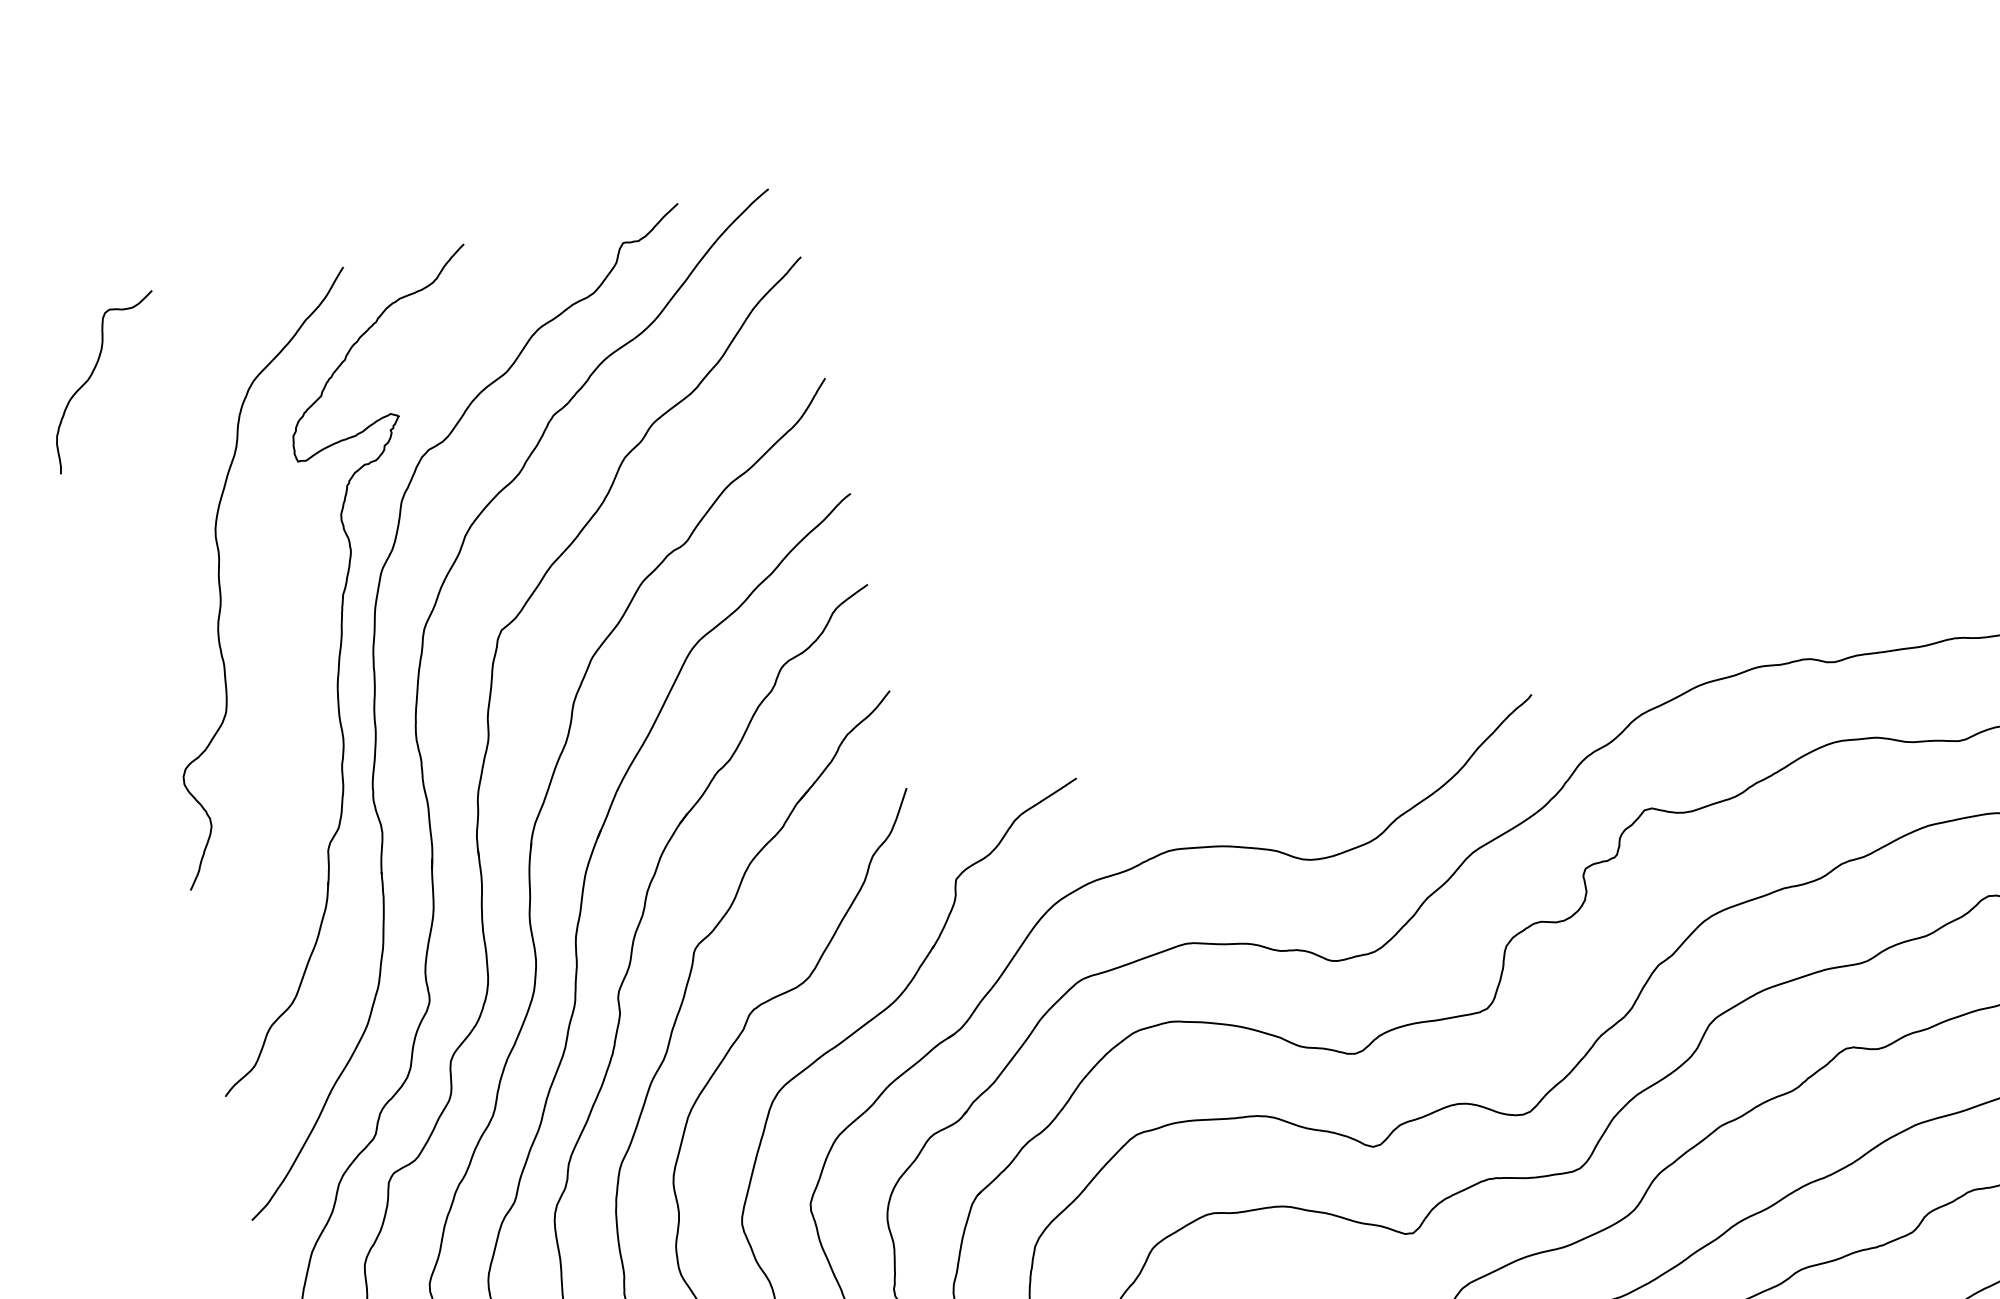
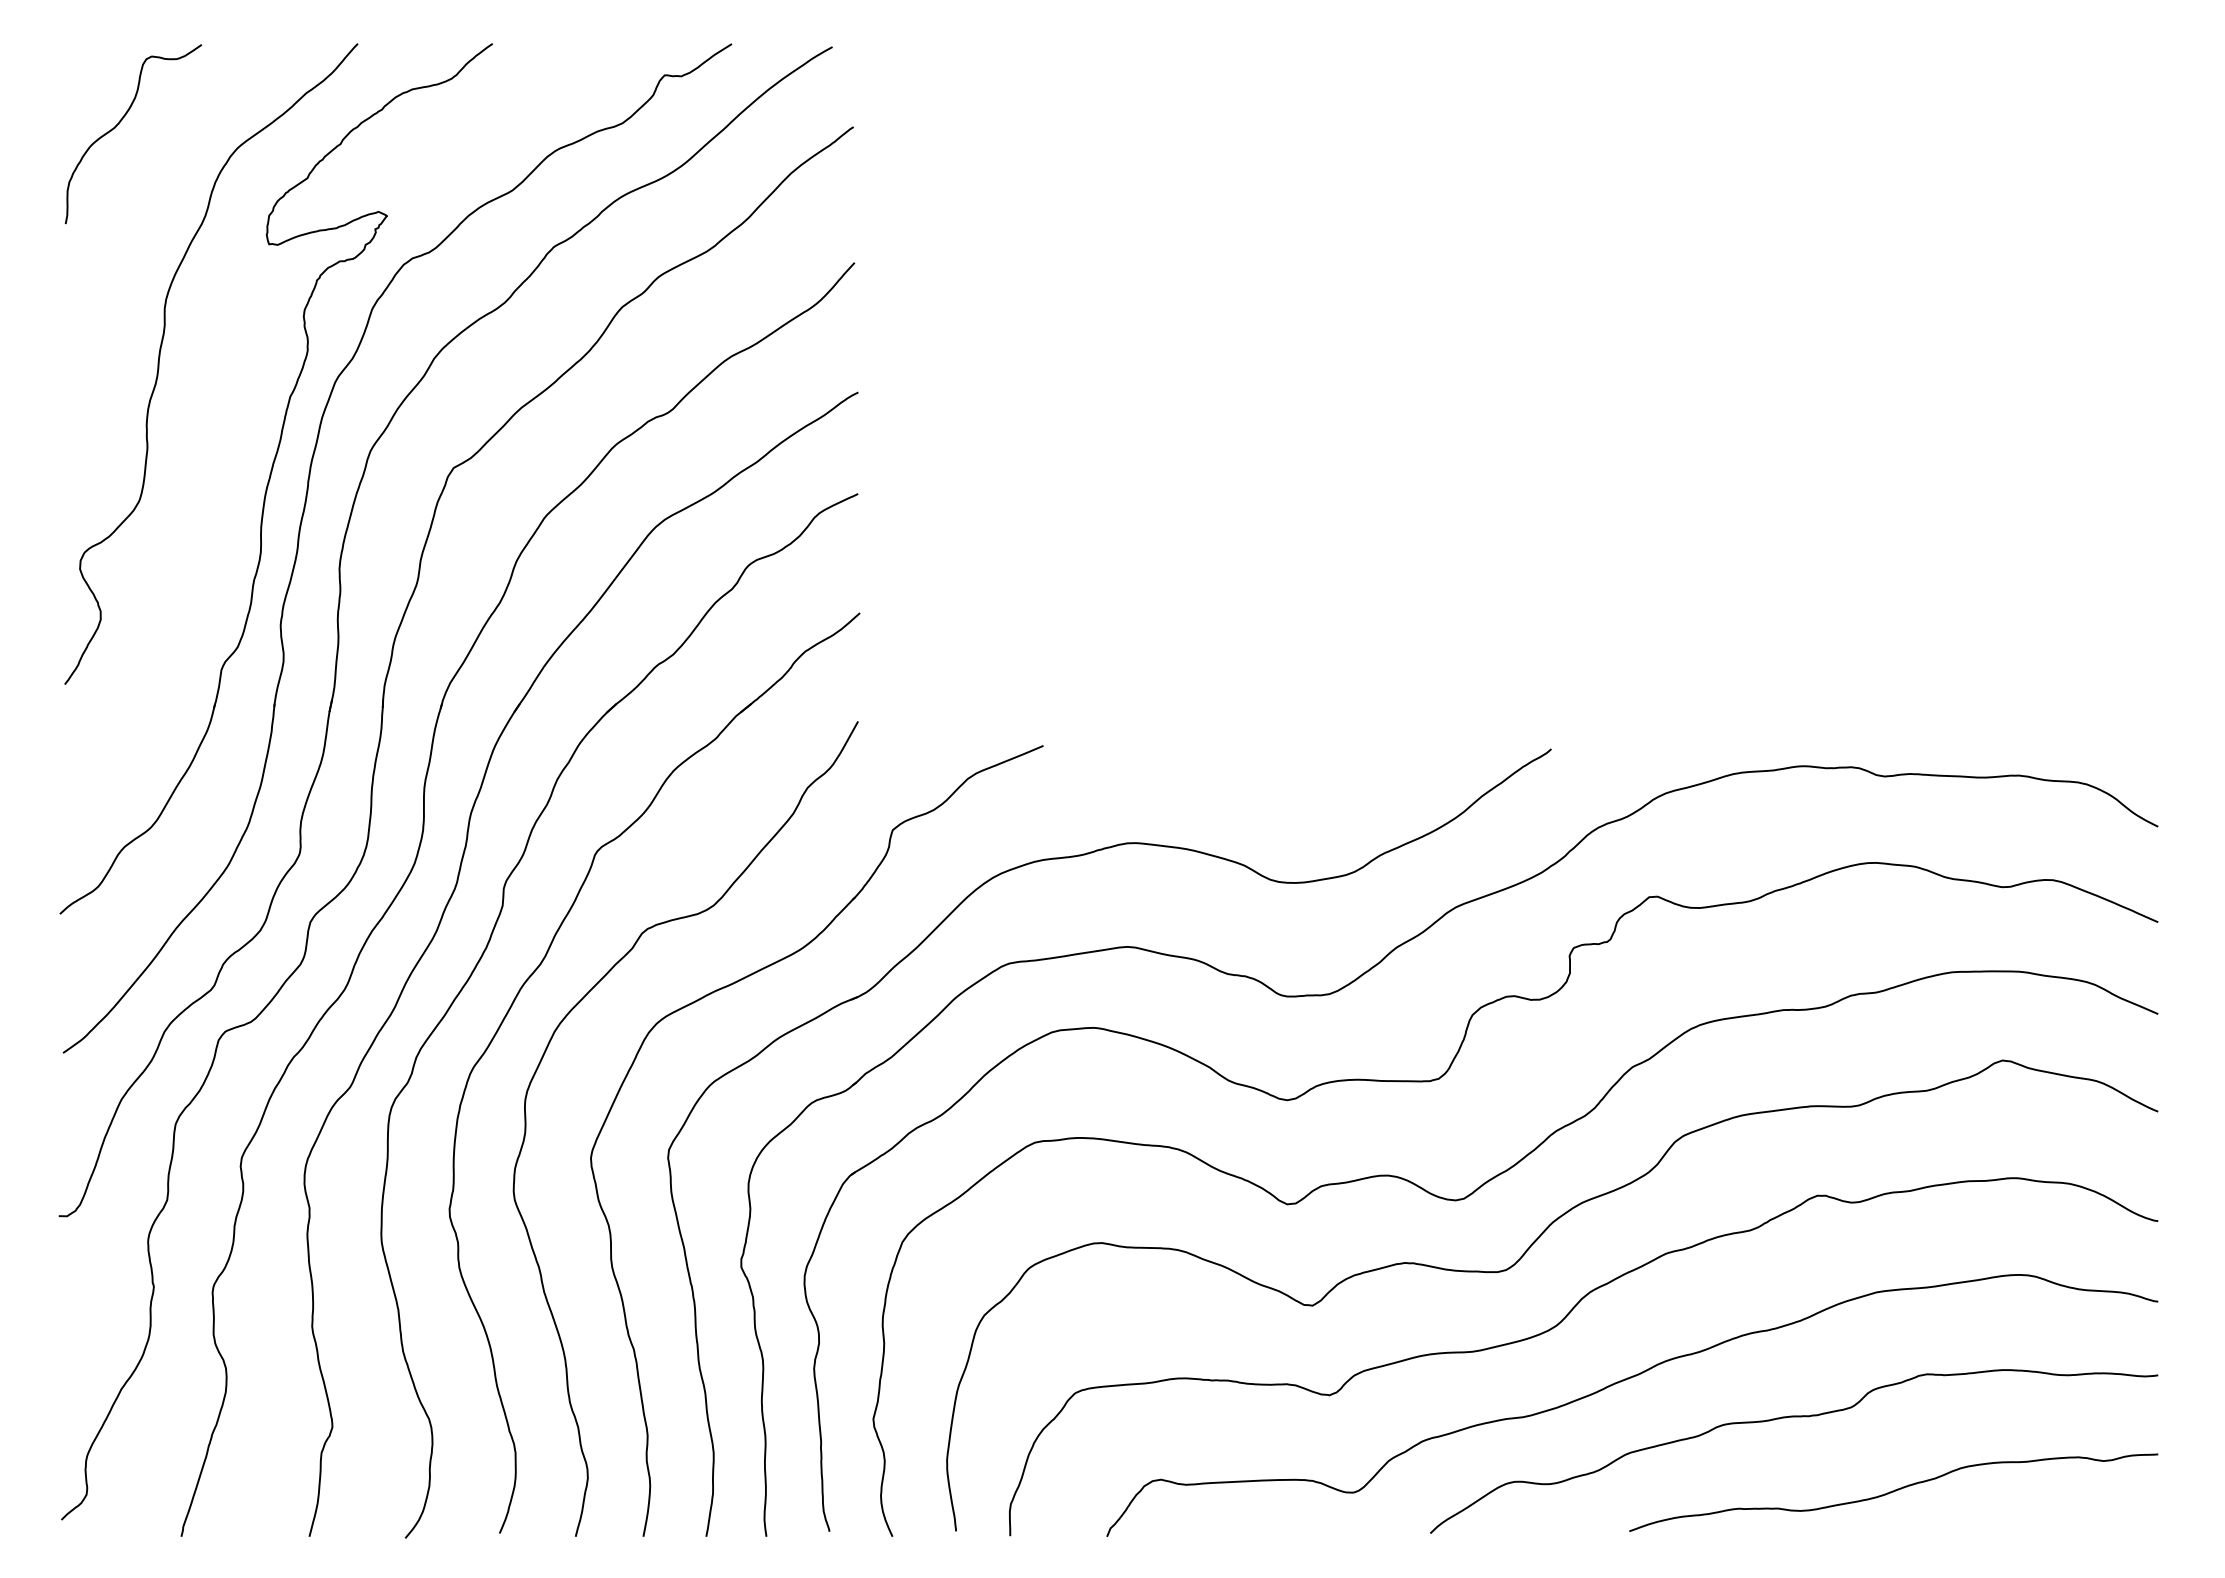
curve: (92, 376) -> (119, 124), moved

